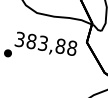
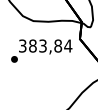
text: (72, 47) -> (68, 45), 383,88 -> 383,84

